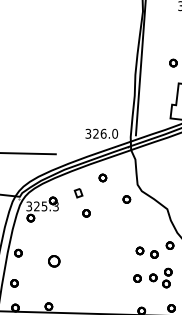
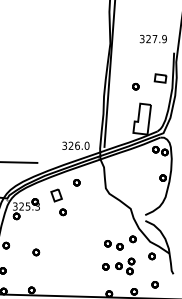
part: (78, 193) -> (56, 195), size x1.67
part: (126, 199) -> (96, 200), removed
part: (54, 261) -> (36, 252), size x0.62

